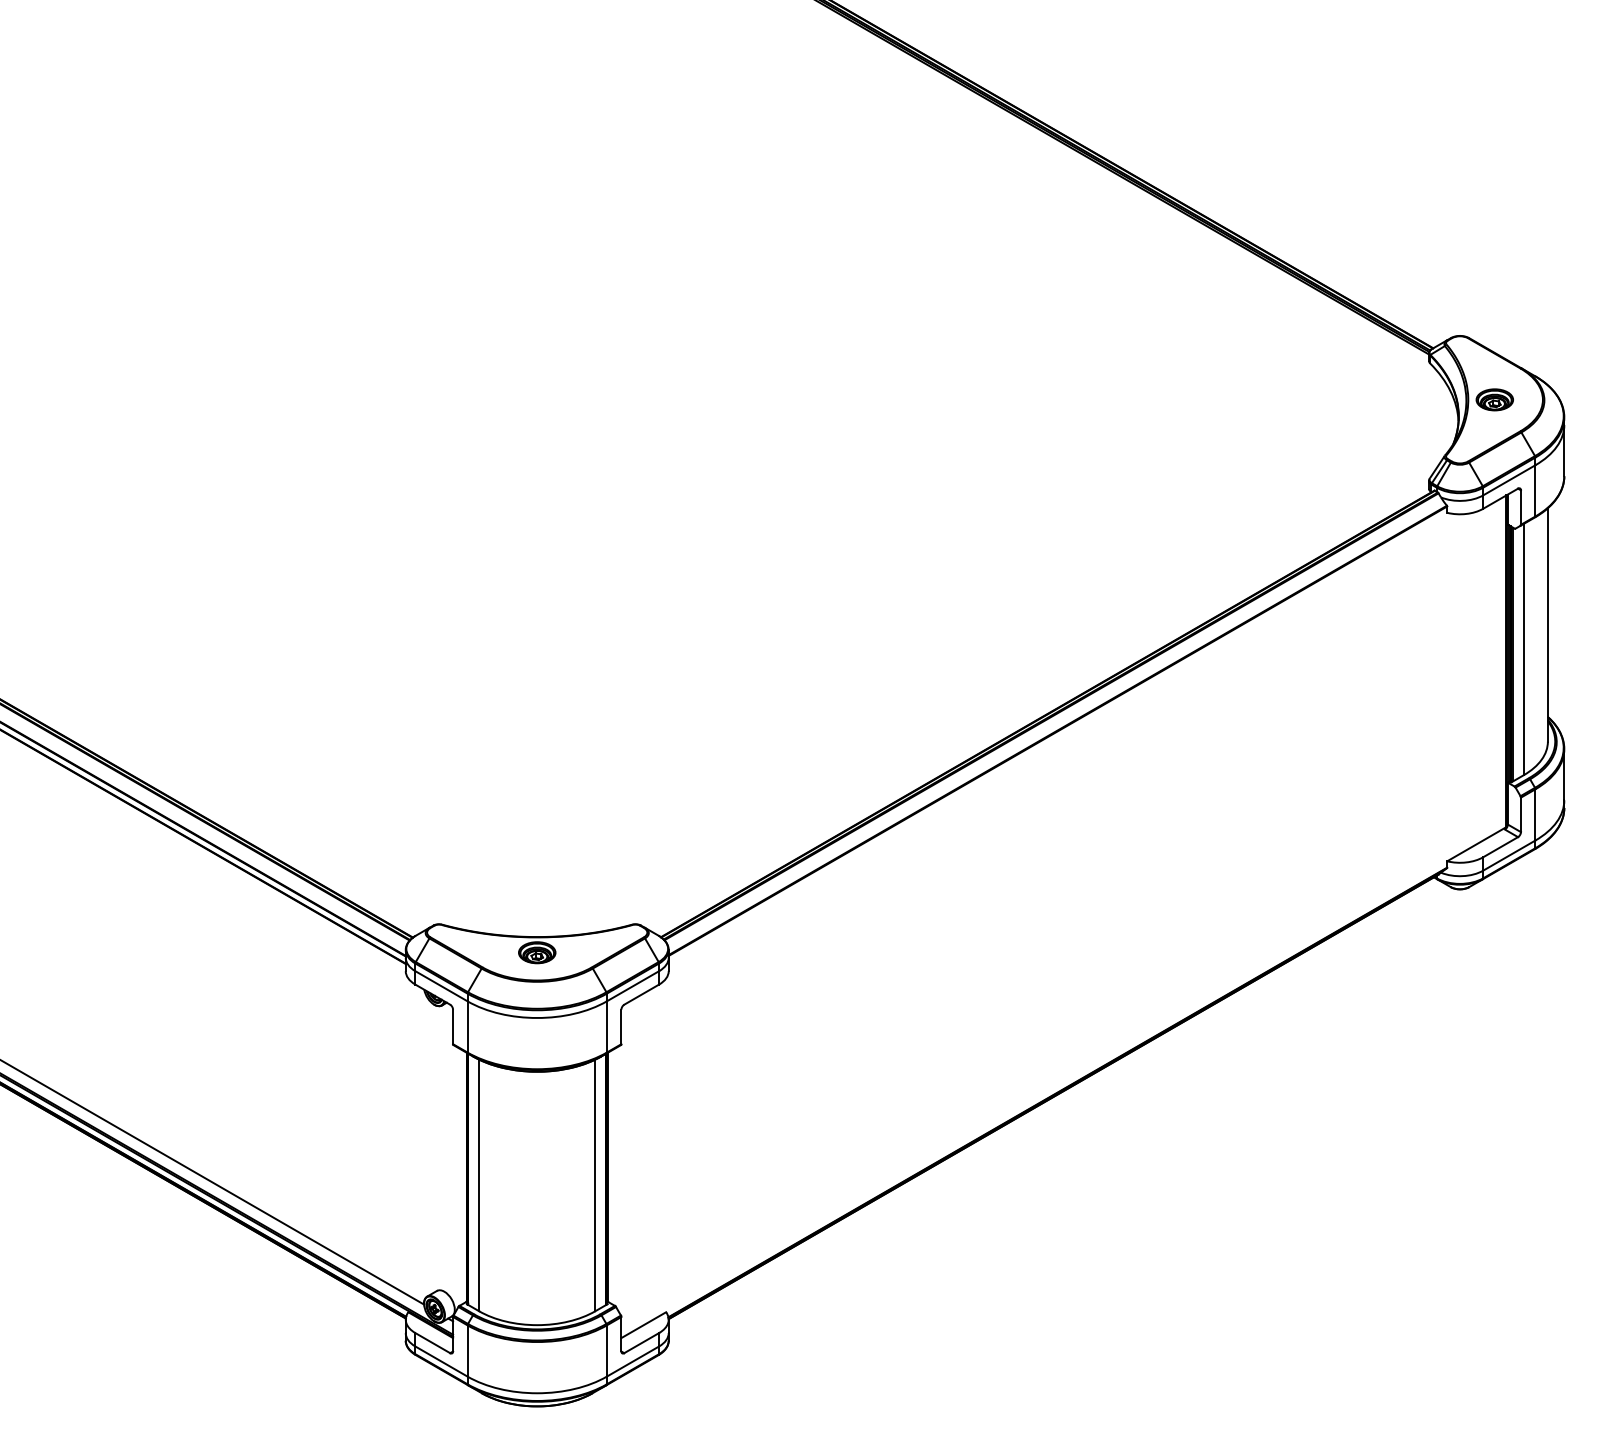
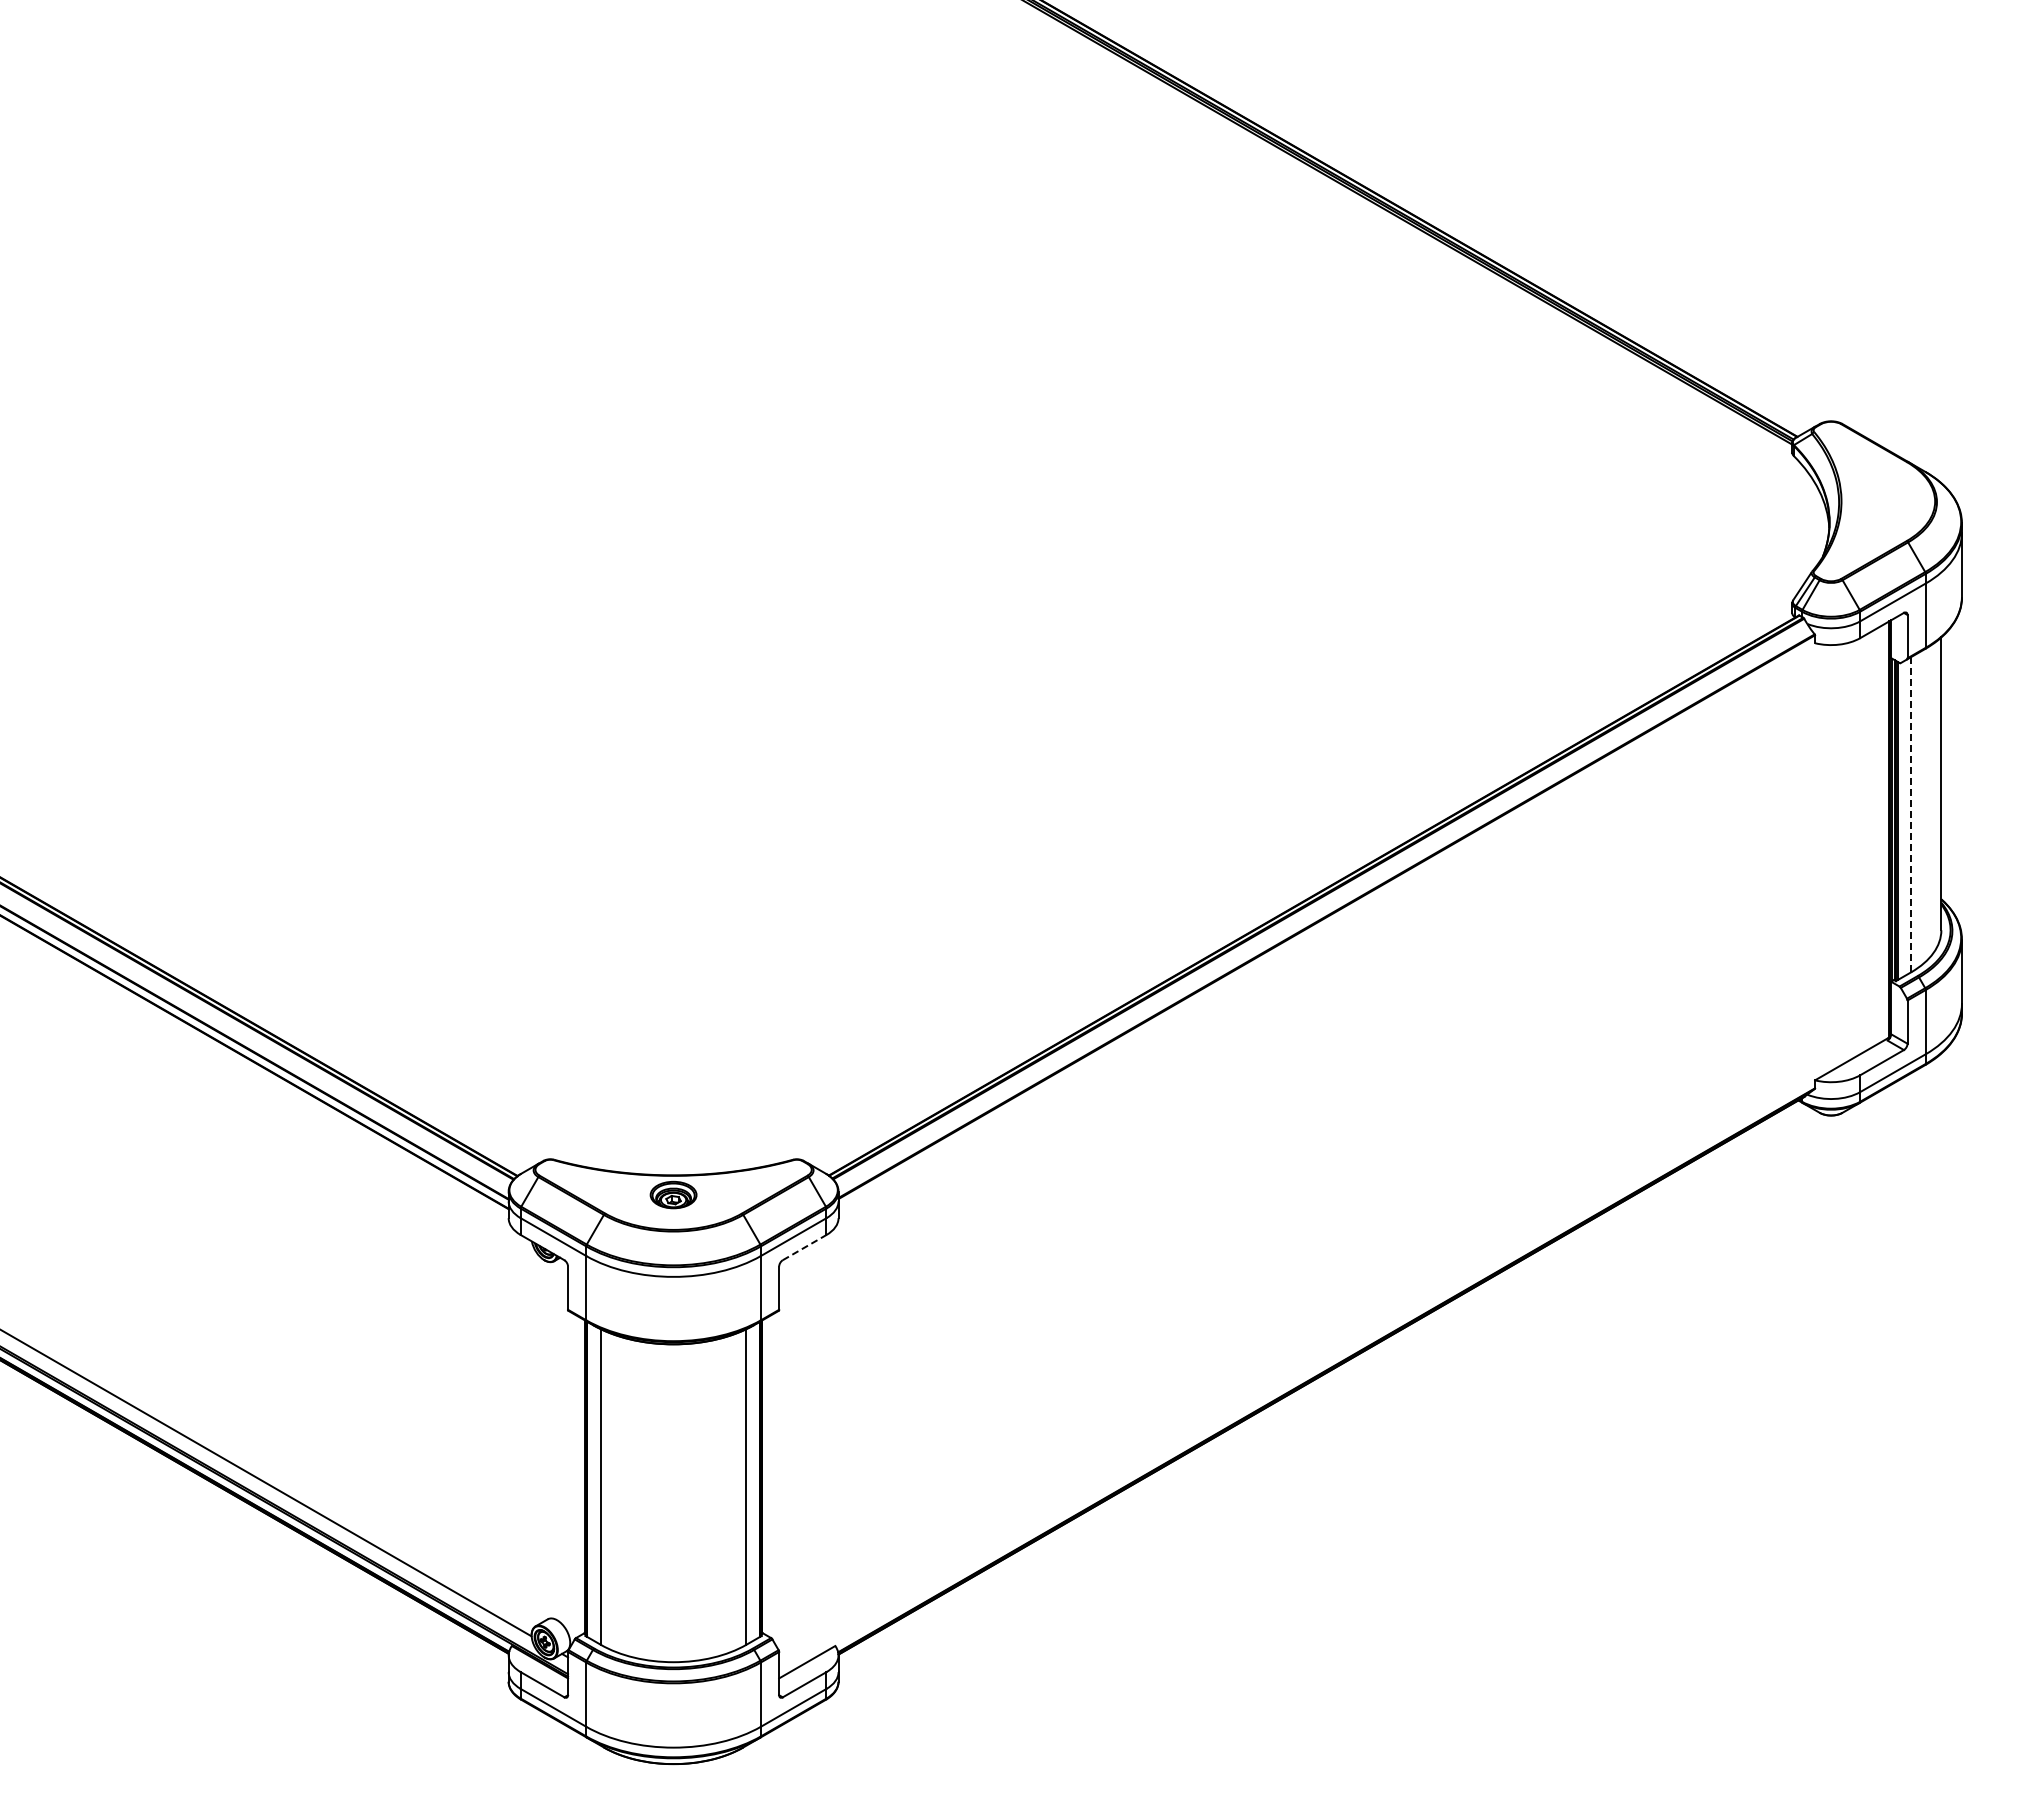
part: (1494, 399) -> (1874, 501), removed
line: (1524, 649) -> (1911, 814), solid -> dashed
line: (642, 994) -> (805, 1247), solid -> dashed

